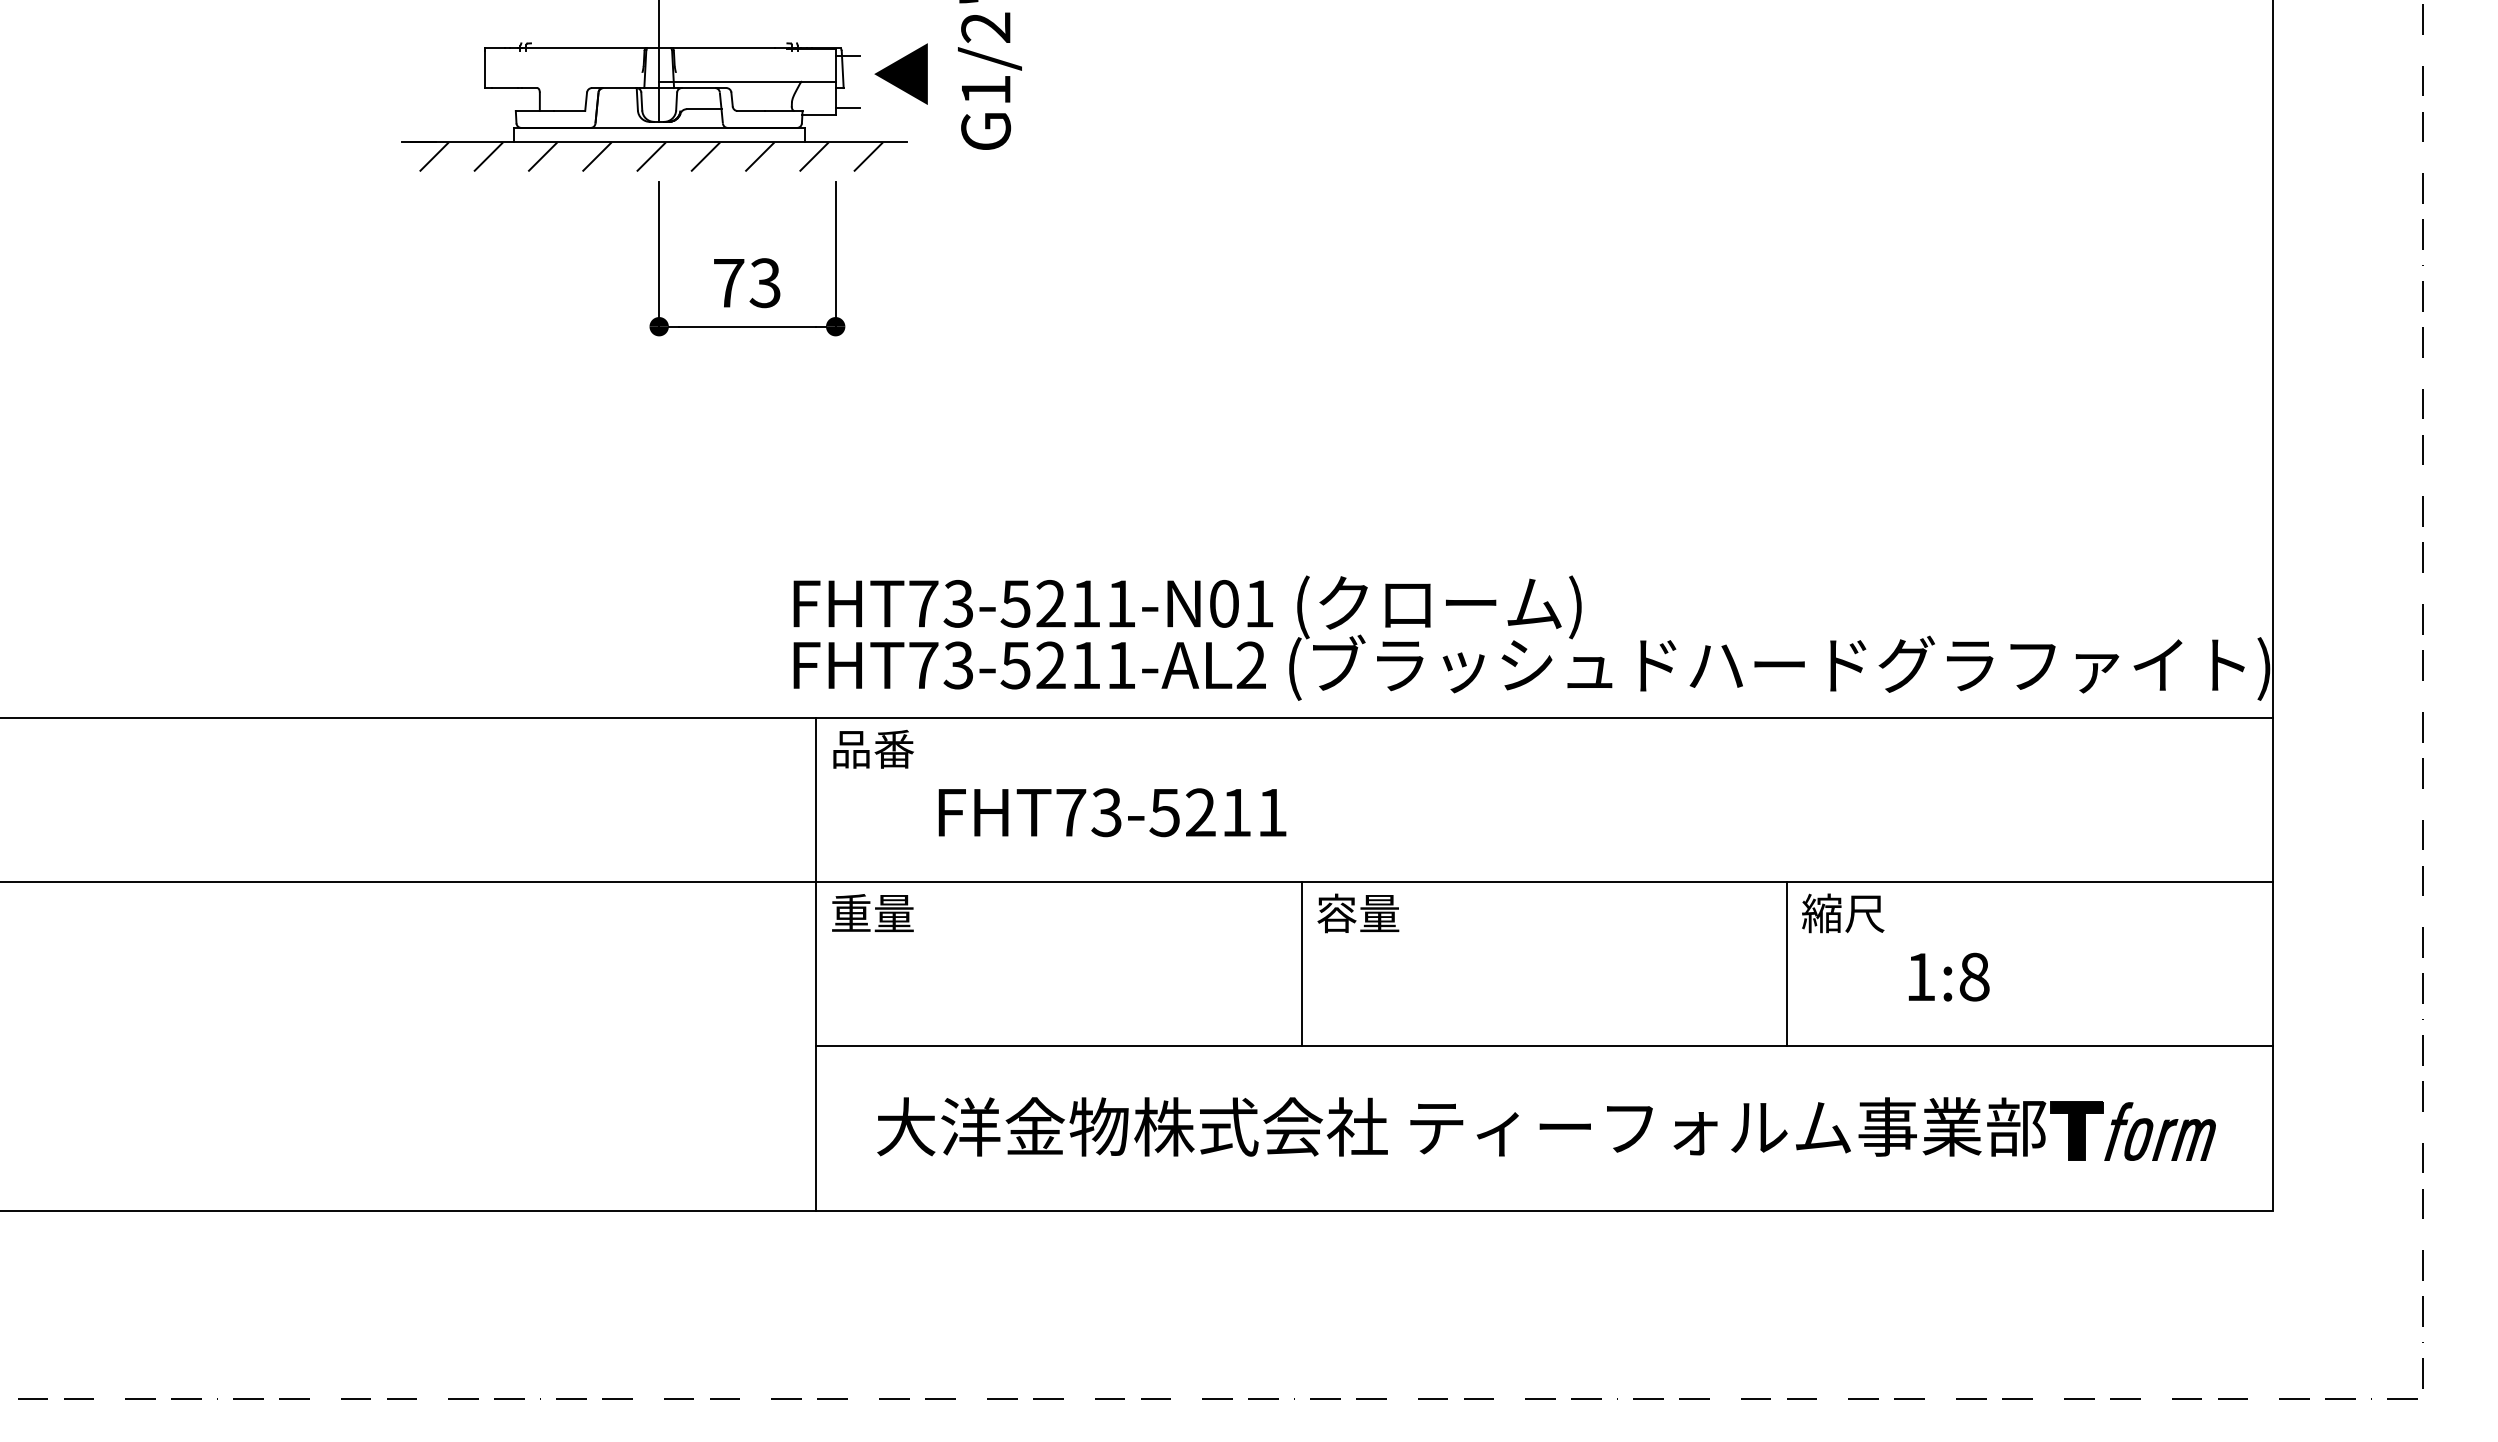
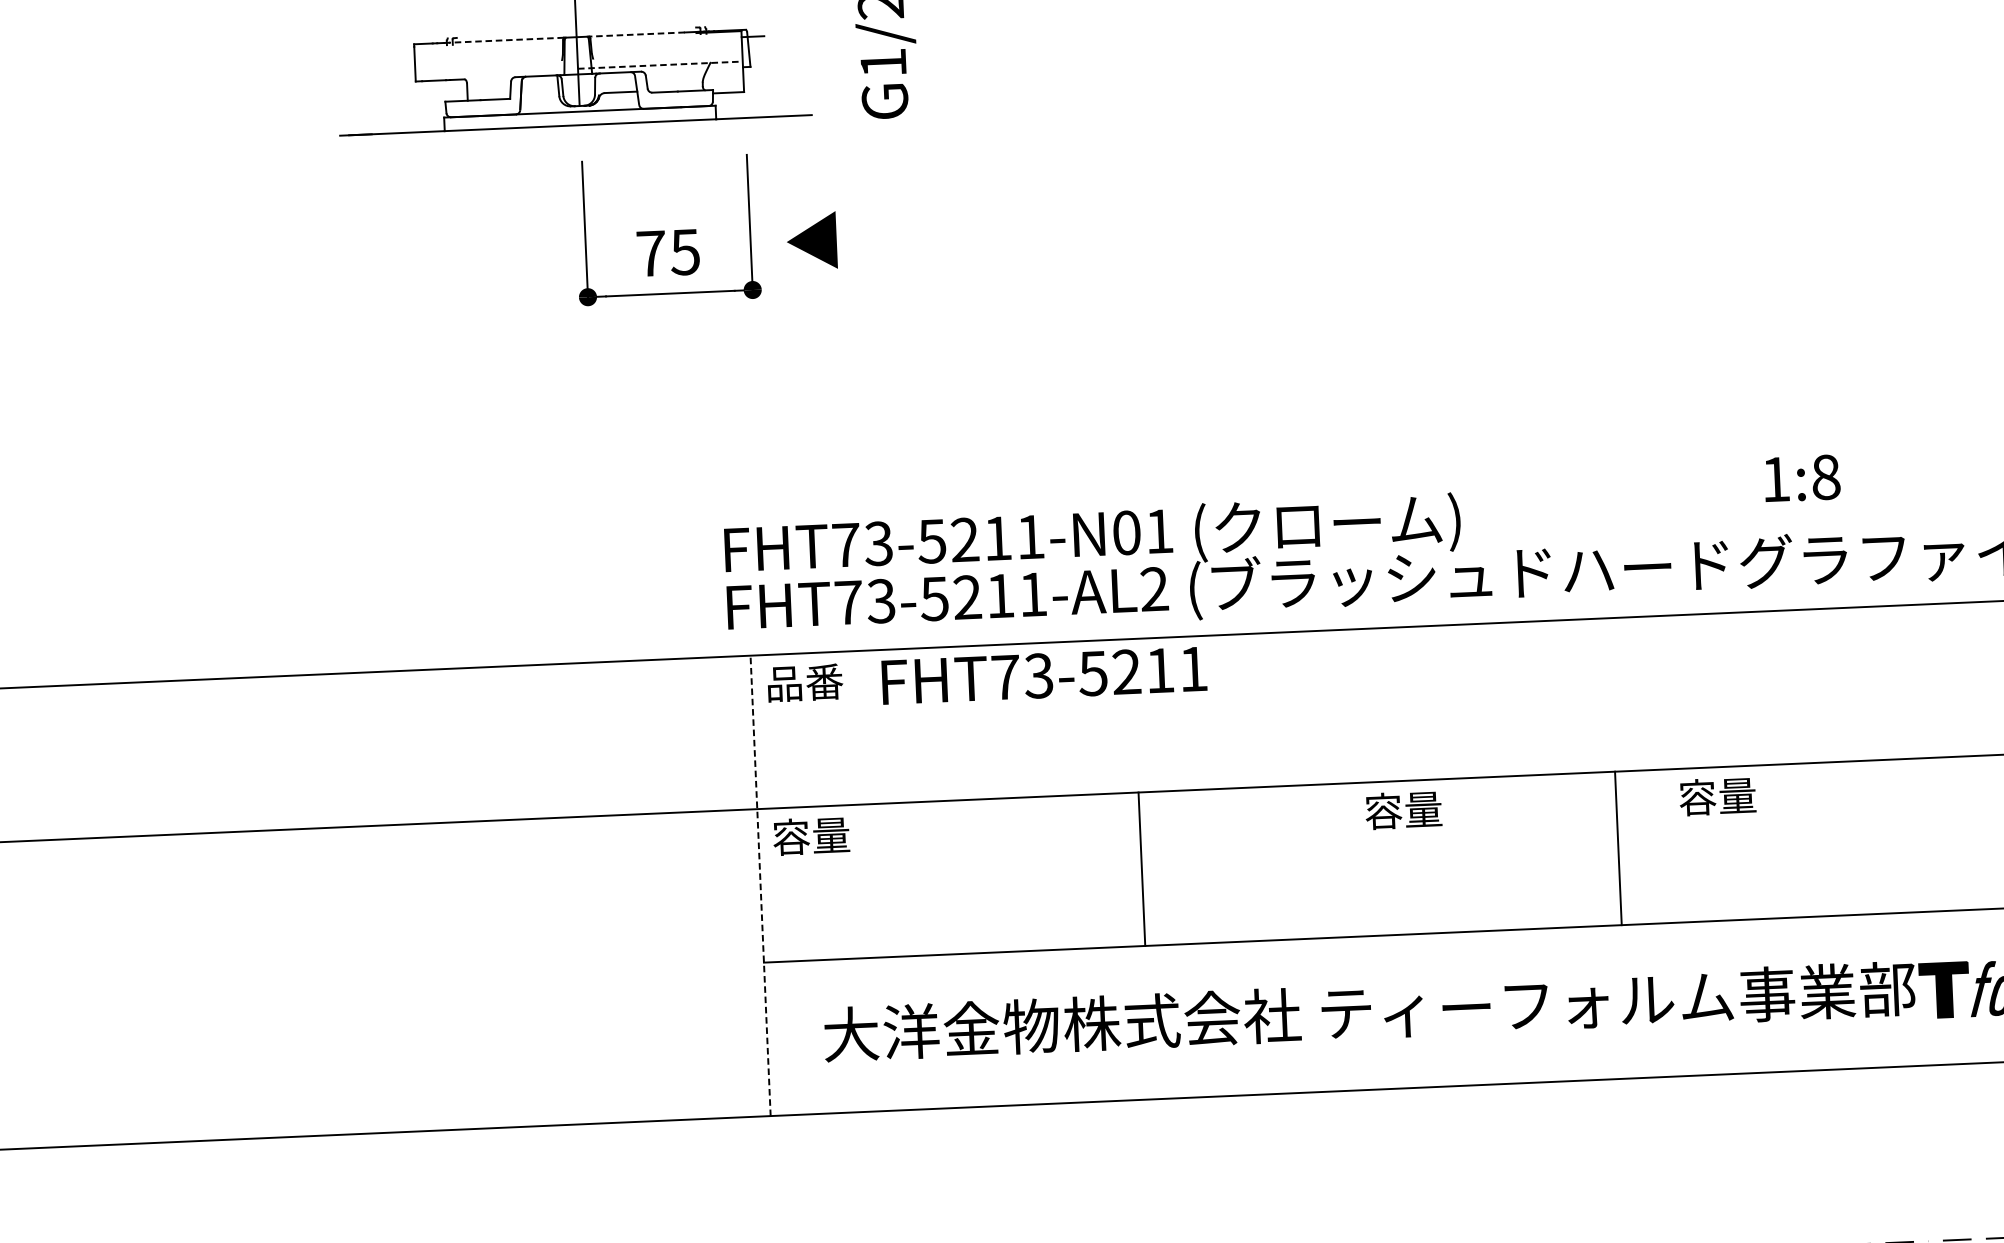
line: (583, 48) -> (505, 40), solid -> dashed
line: (723, 48) -> (636, 34), solid -> dashed
text: (900, 73) -> (811, 240), moved
line: (747, 82) -> (660, 65), solid -> dashed
line: (847, 108) -> (754, 85), removed
hatch: (650, 156) -> (572, 138), removed
text: (764, 282) -> (684, 251), 73 -> 75
text: (1112, 812) -> (1044, 675), moved
text: (851, 913) -> (791, 837), 重量 -> 容量
text: (1358, 913) -> (1403, 810), moved
text: (1843, 913) -> (1717, 796), 縮尺 -> 容量
line: (1301, 963) -> (1141, 868), moved
line: (1787, 963) -> (1618, 847), moved
line: (816, 964) -> (760, 886), solid -> dashed
text: (1948, 976) -> (1801, 477), moved

